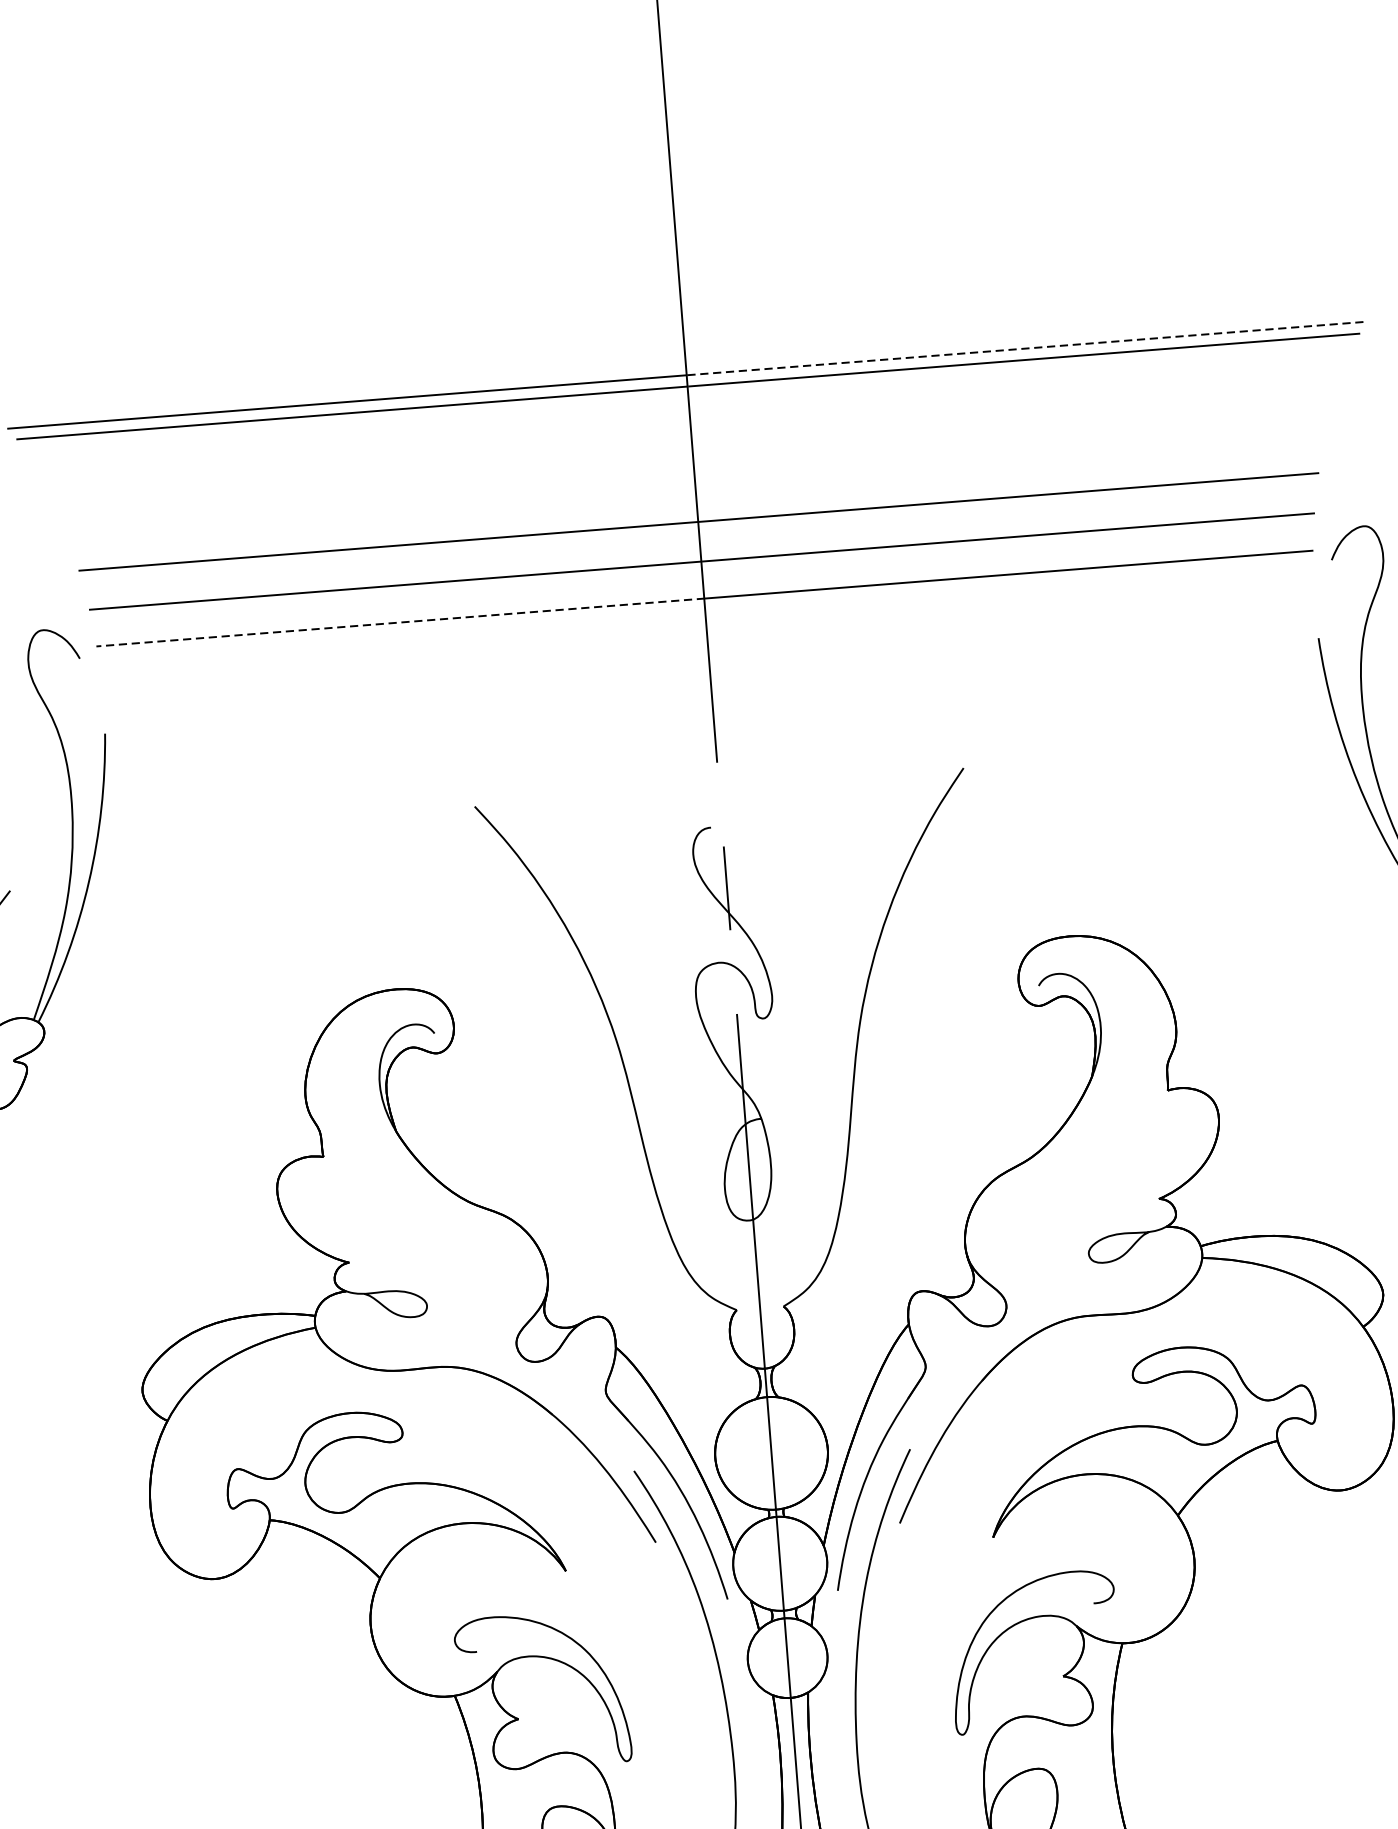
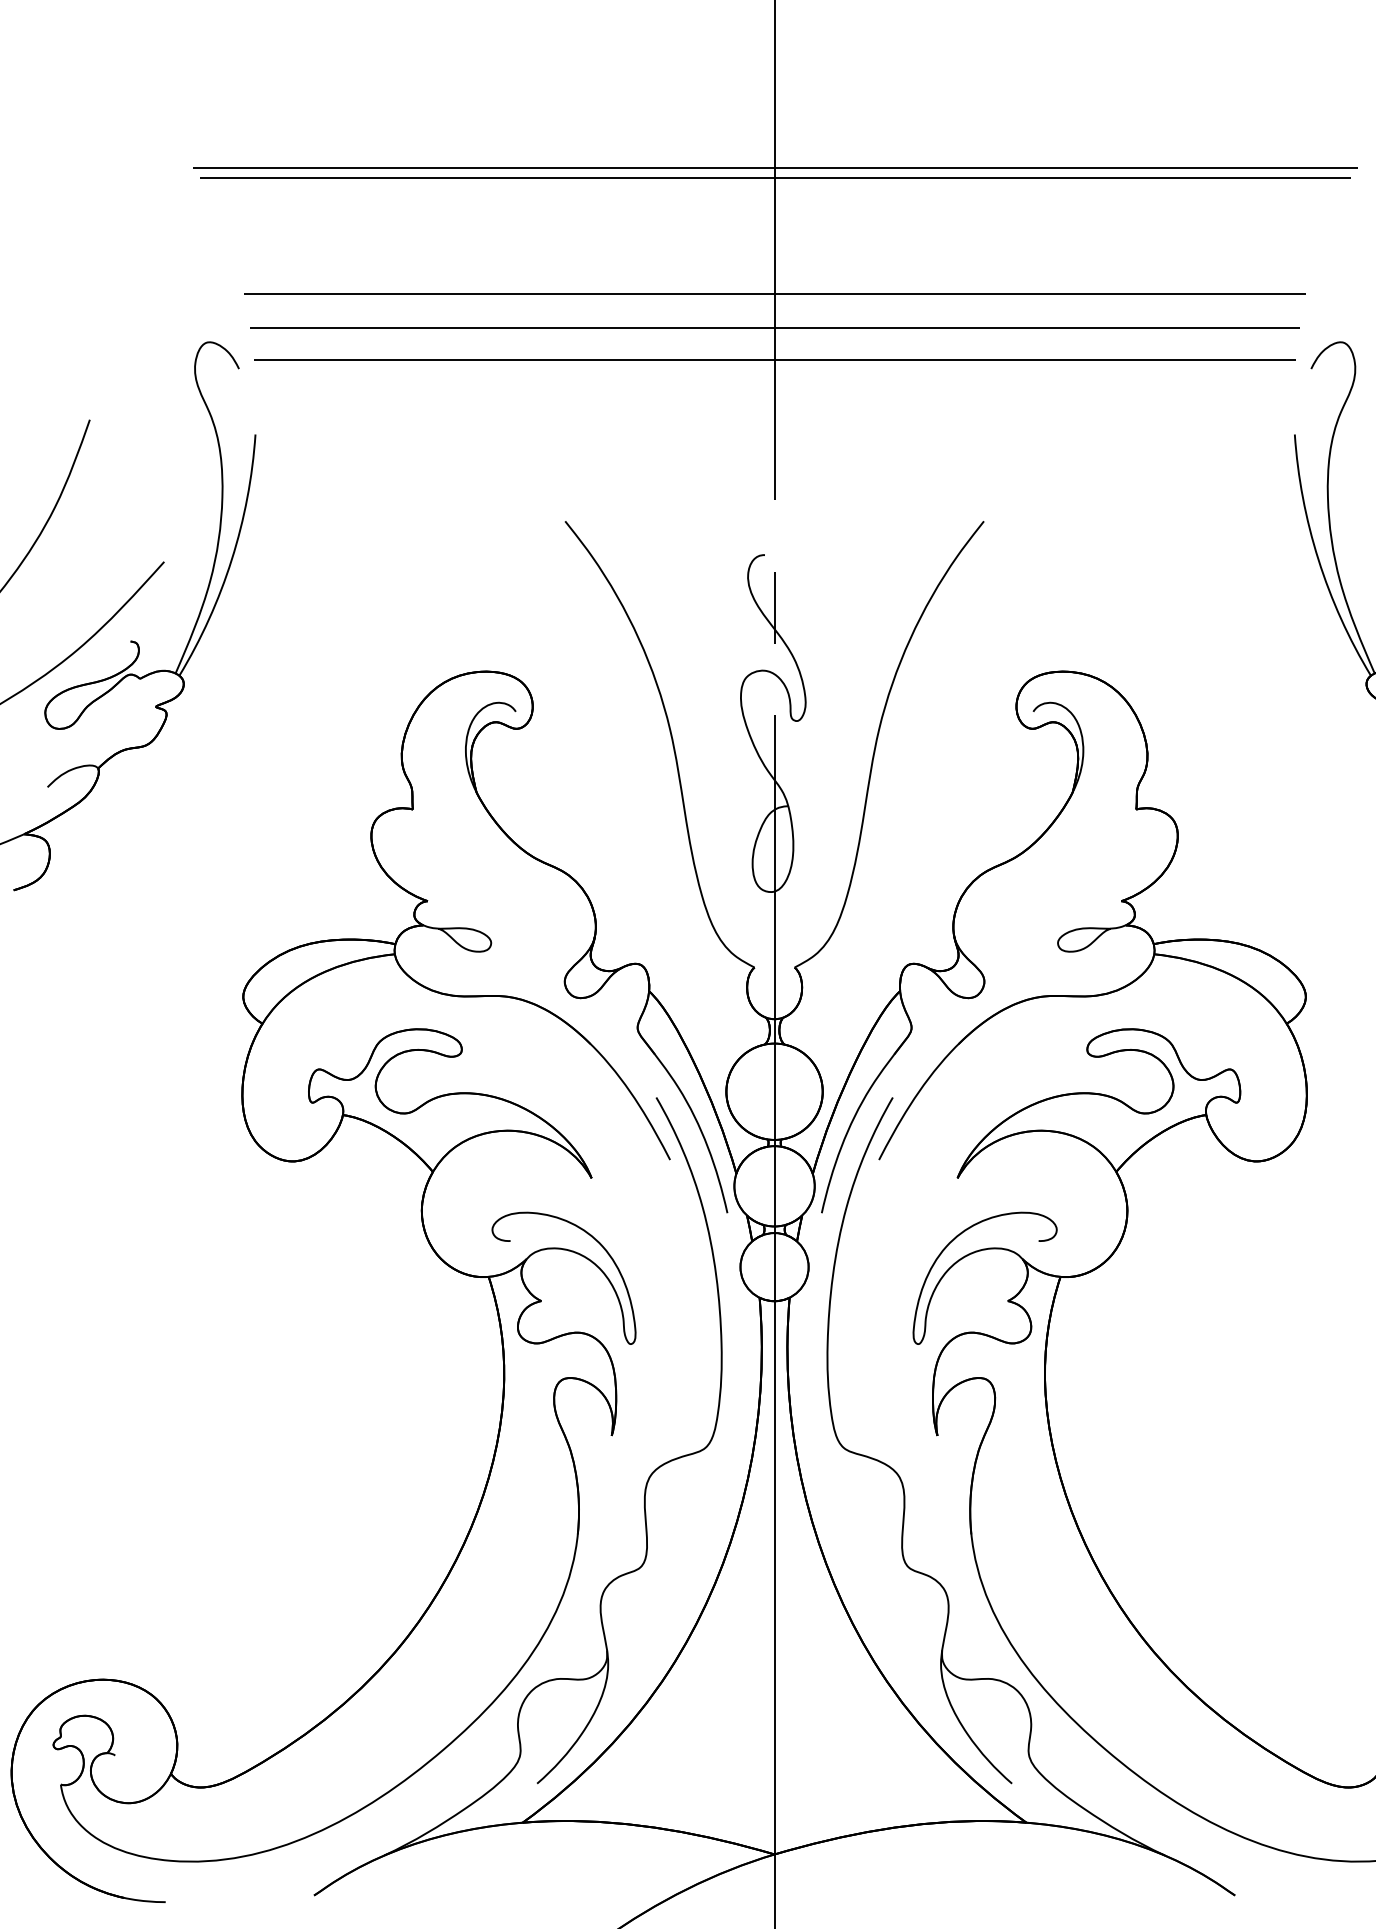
line: (1027, 348) -> (1066, 168), dashed -> solid
line: (400, 622) -> (514, 359), dashed -> solid

